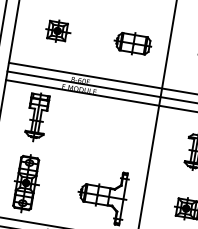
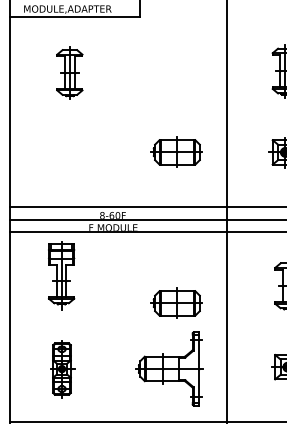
part: (58, 31) -> (70, 152), removed
part: (115, 149) -> (176, 302), added
part: (26, 183) -> (62, 369), size x0.7

